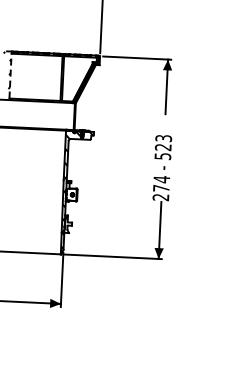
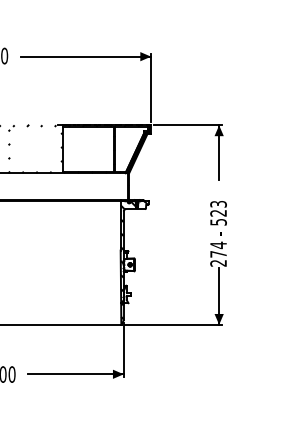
line: (10, 75) -> (62, 148), dashed -> solid

